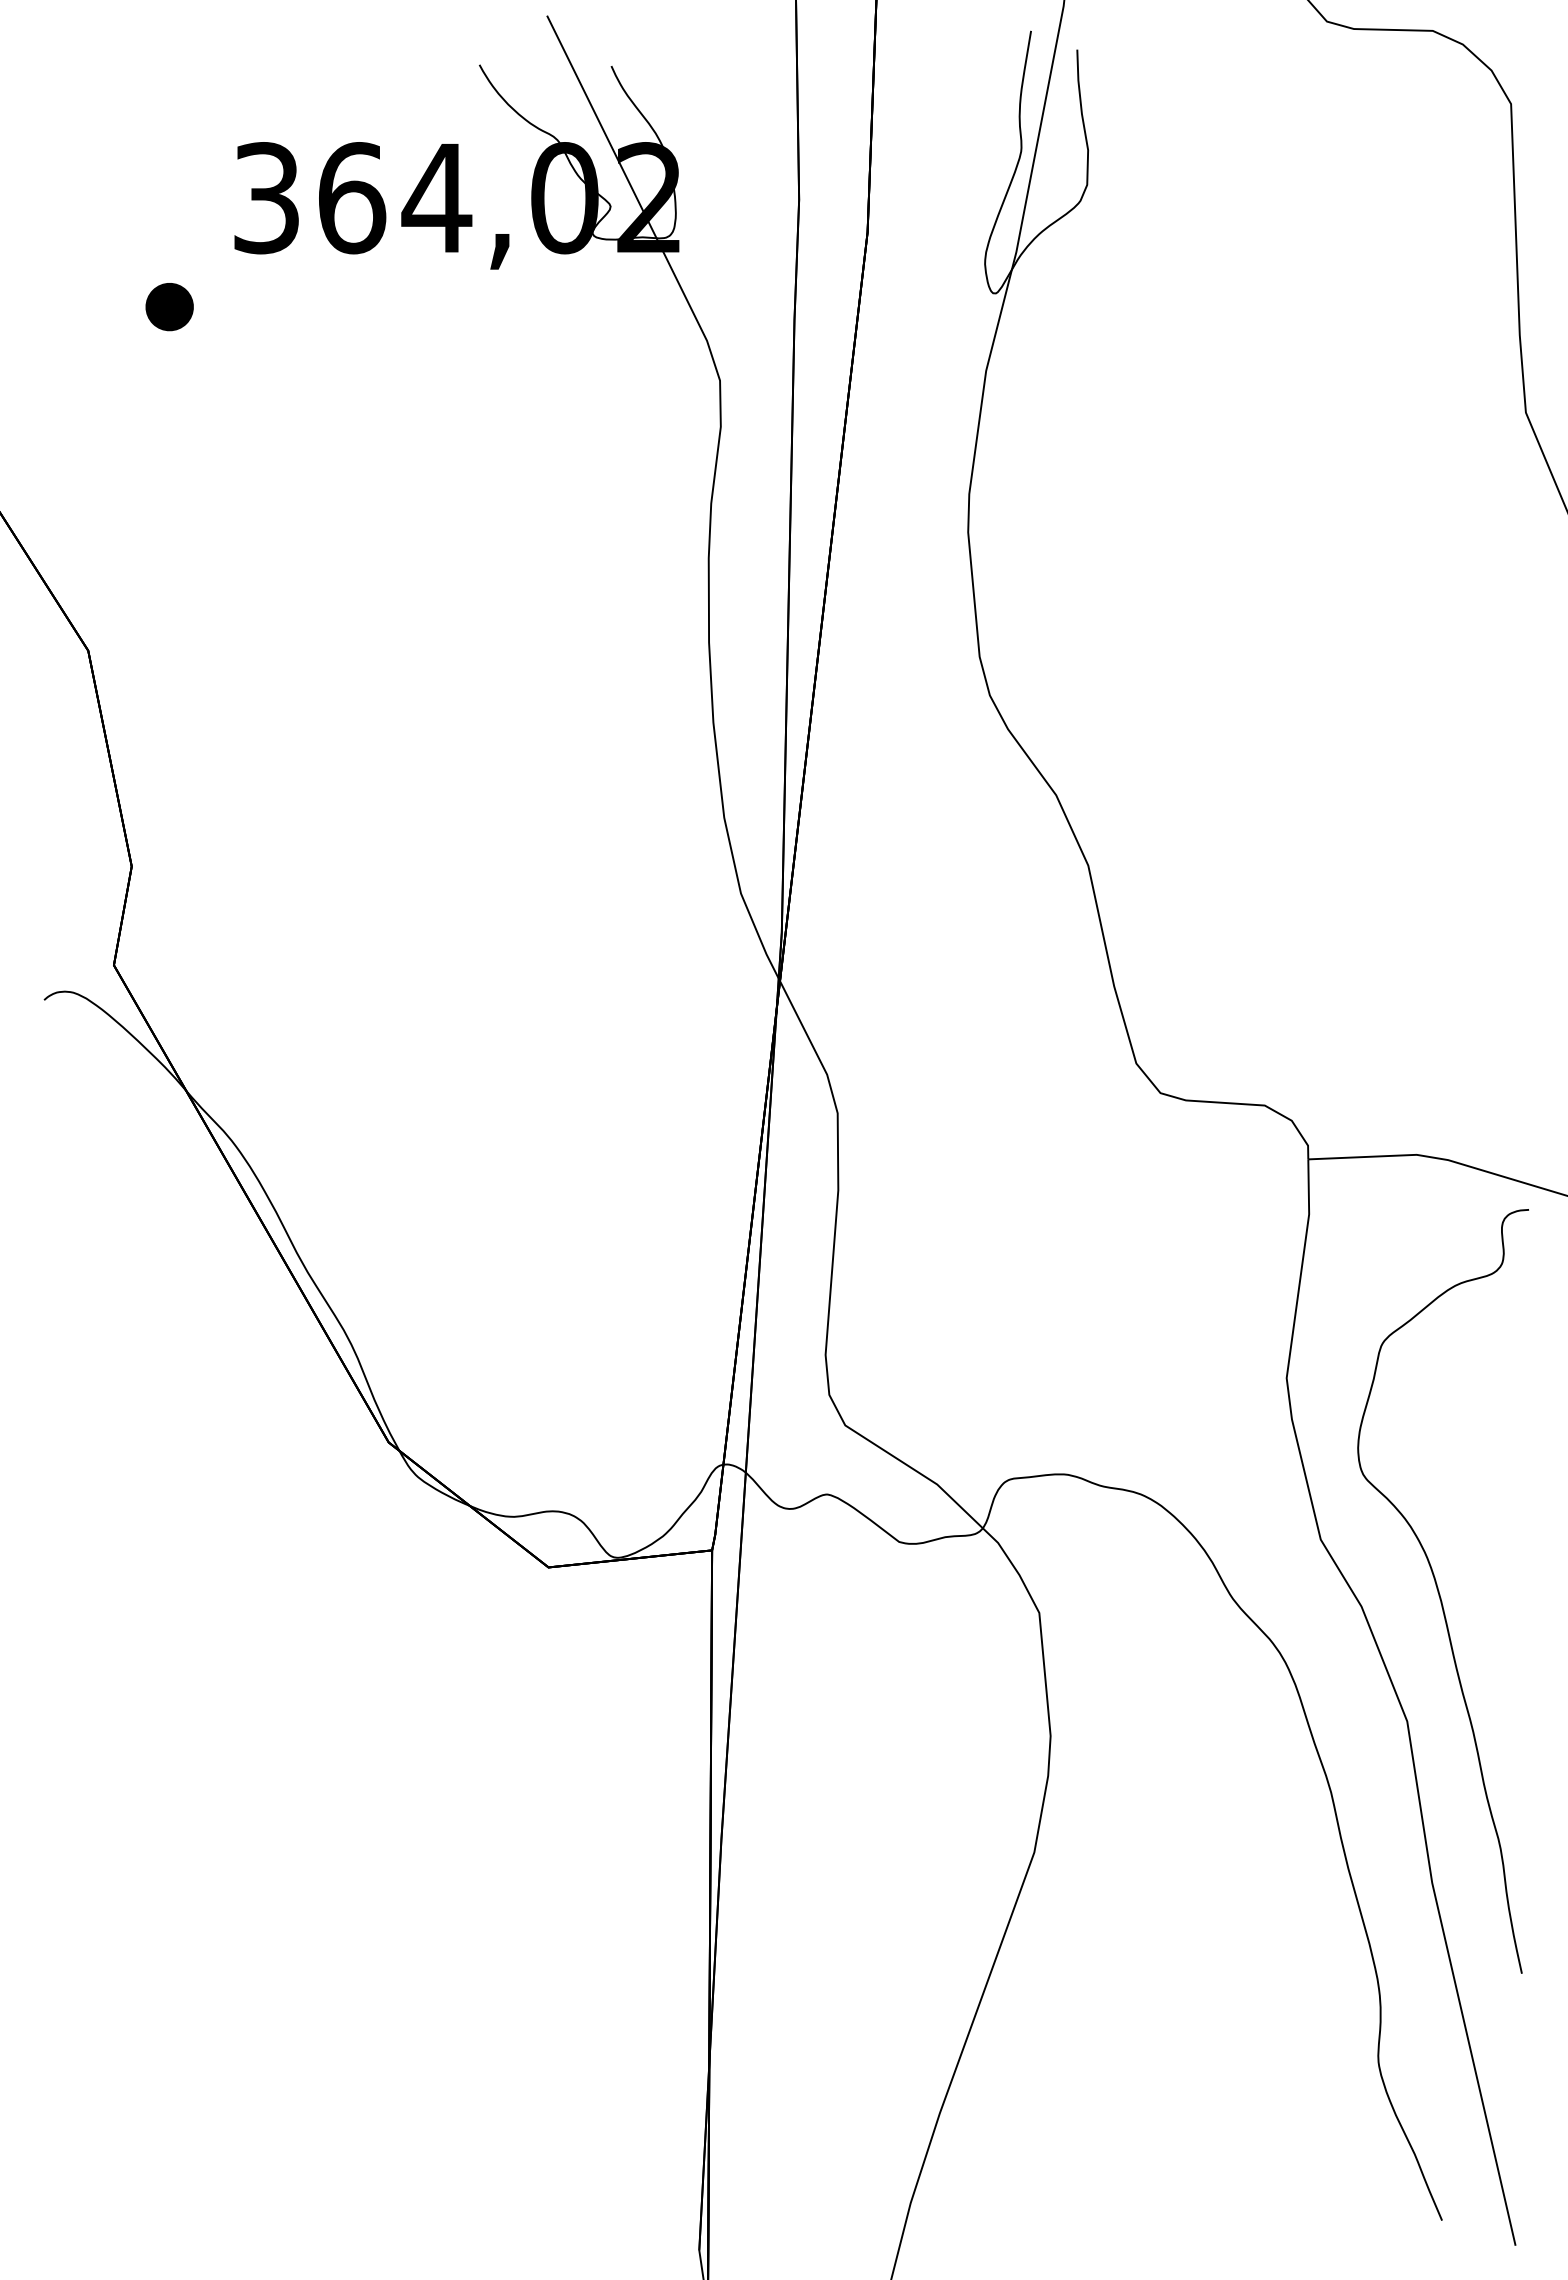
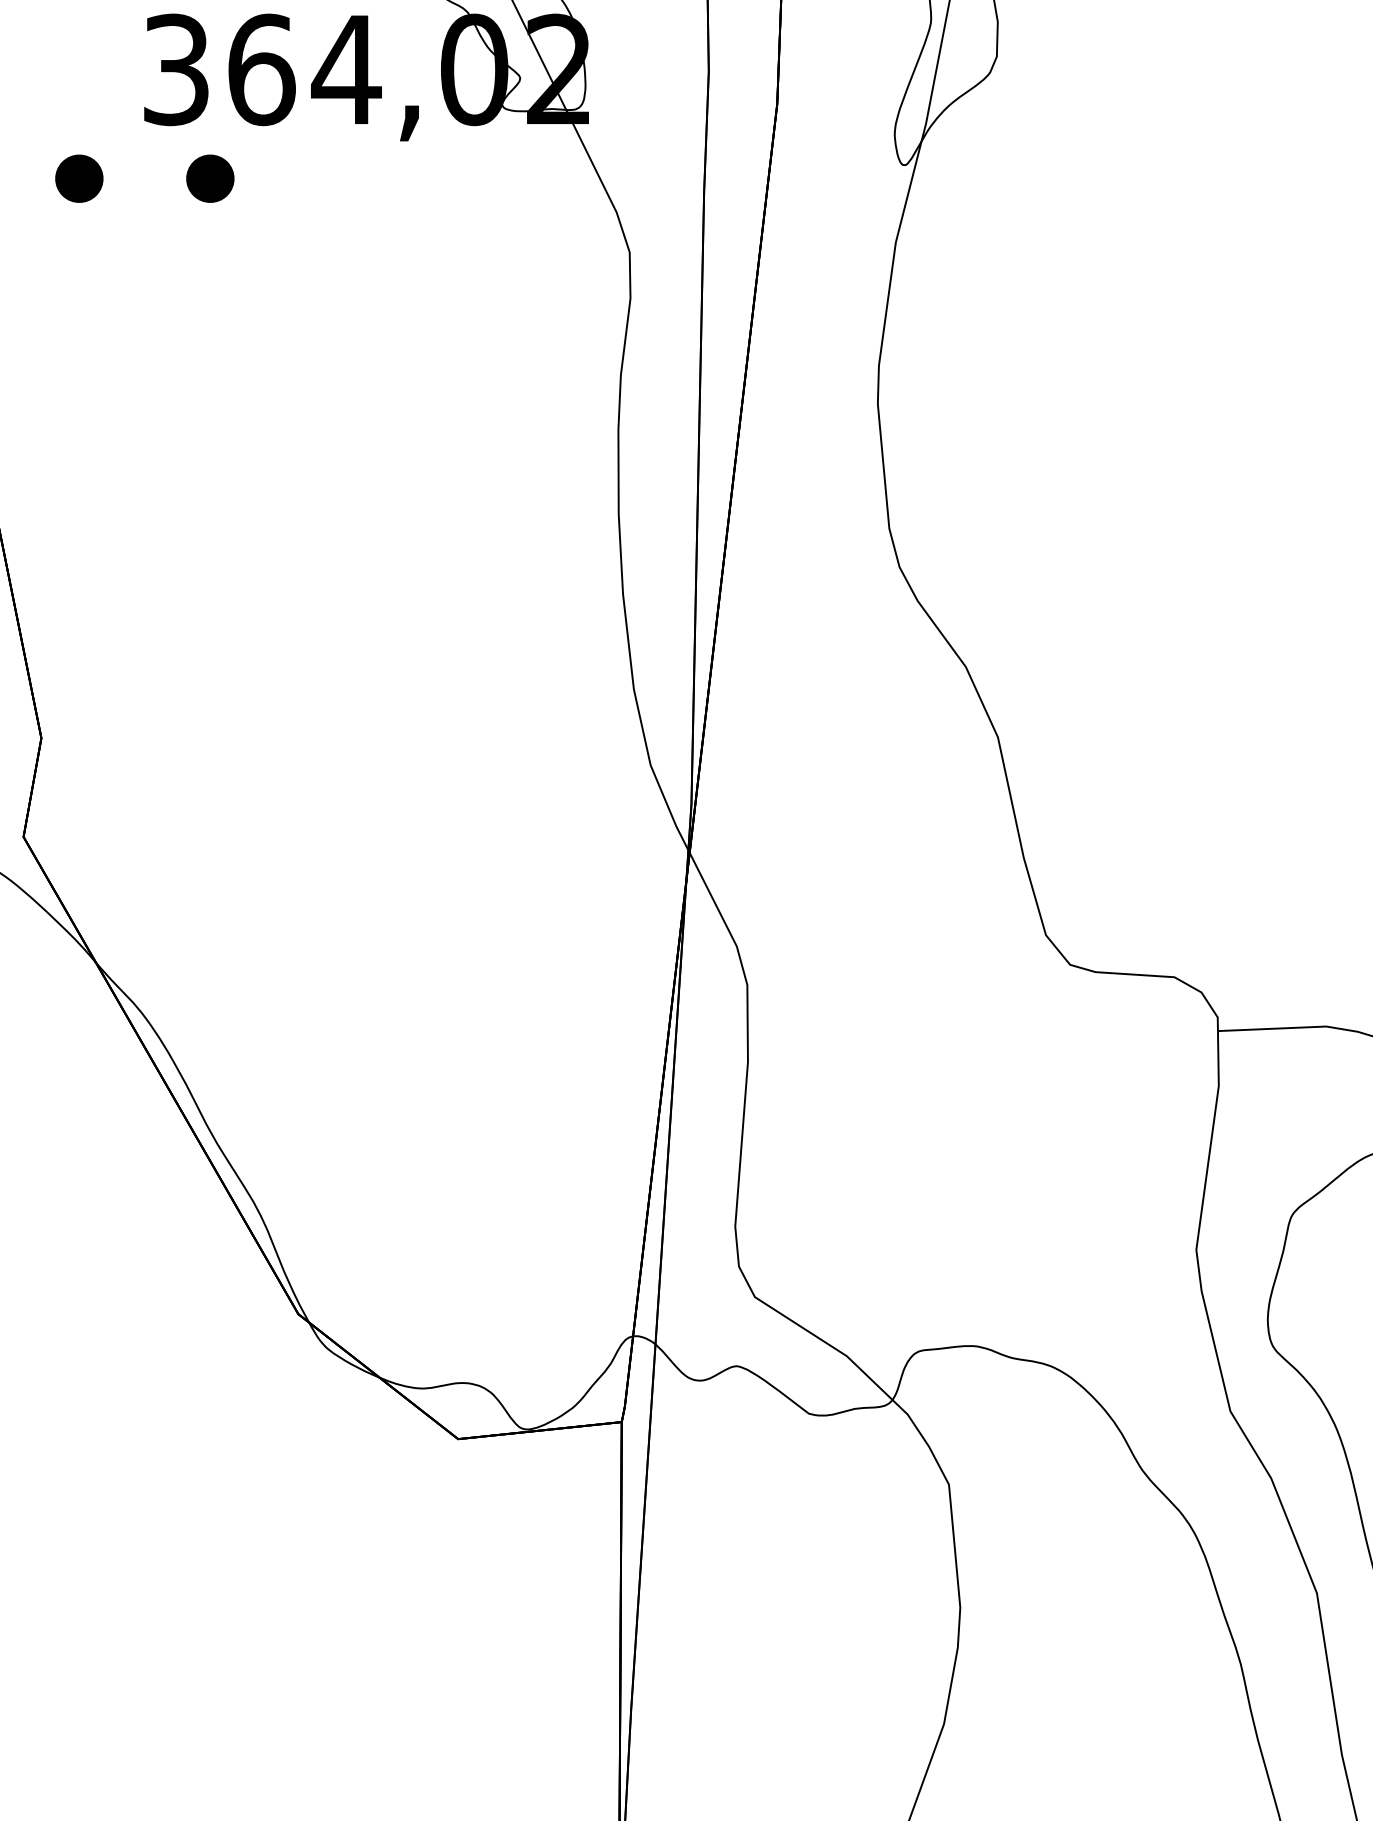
part: (300, 307) -> (210, 179), added

